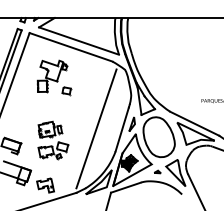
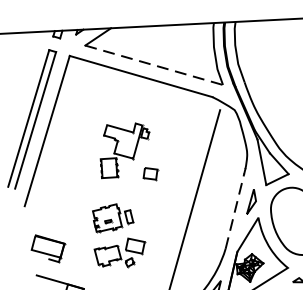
line: (79, 41) -> (154, 65), solid -> dashed
part: (54, 77) -> (128, 152), moved
line: (122, 129) -> (235, 211), solid -> dashed

